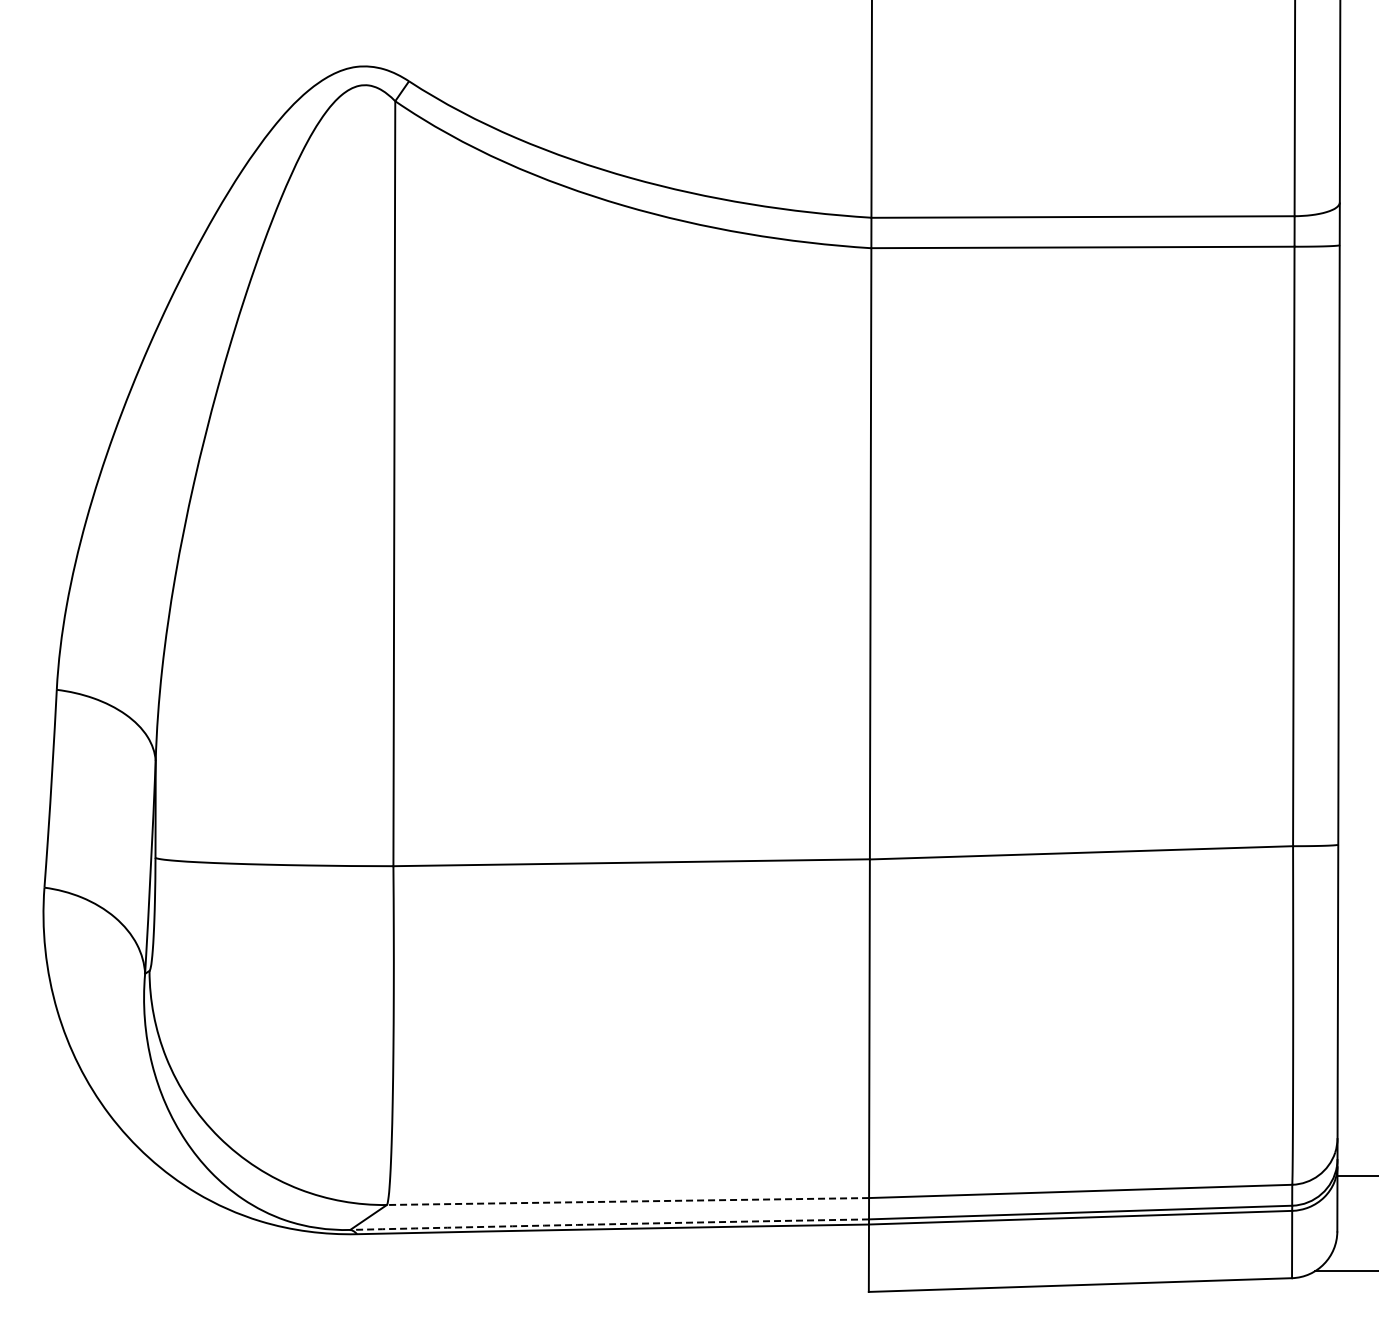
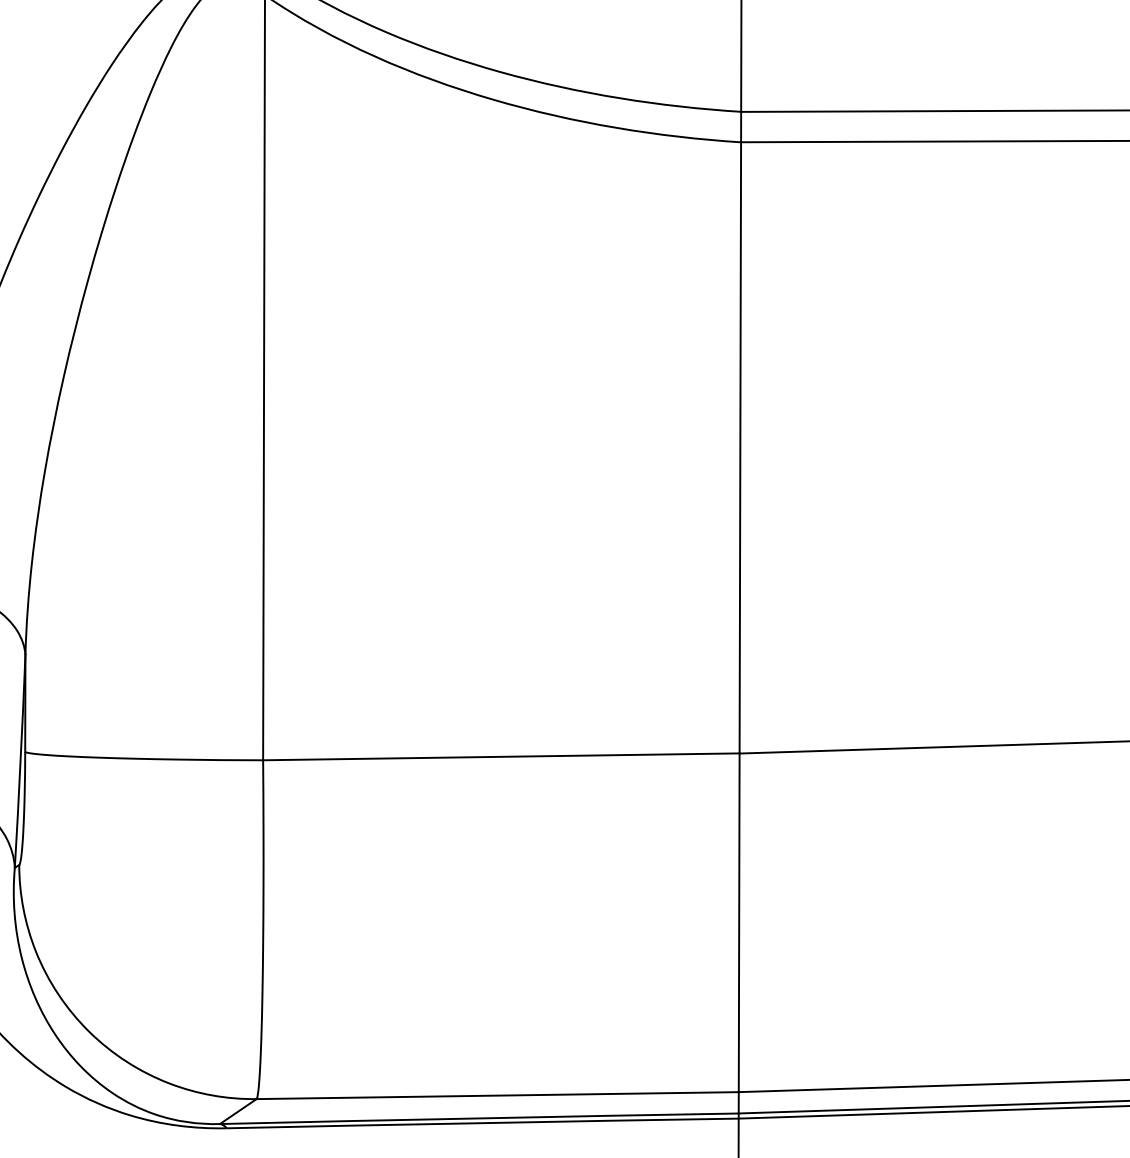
line: (627, 1201) -> (497, 1095), dashed -> solid
arc: (609, 1224) -> (479, 1118), dashed -> solid

